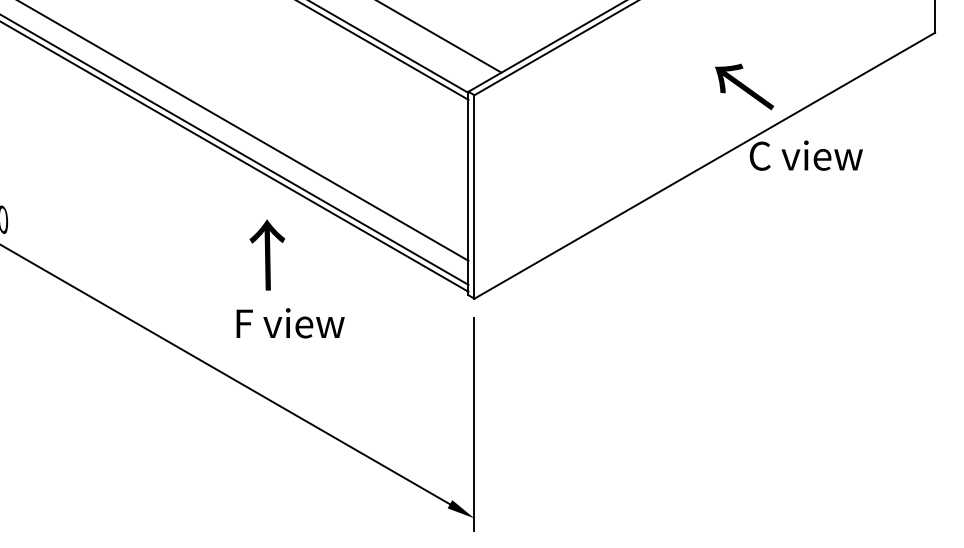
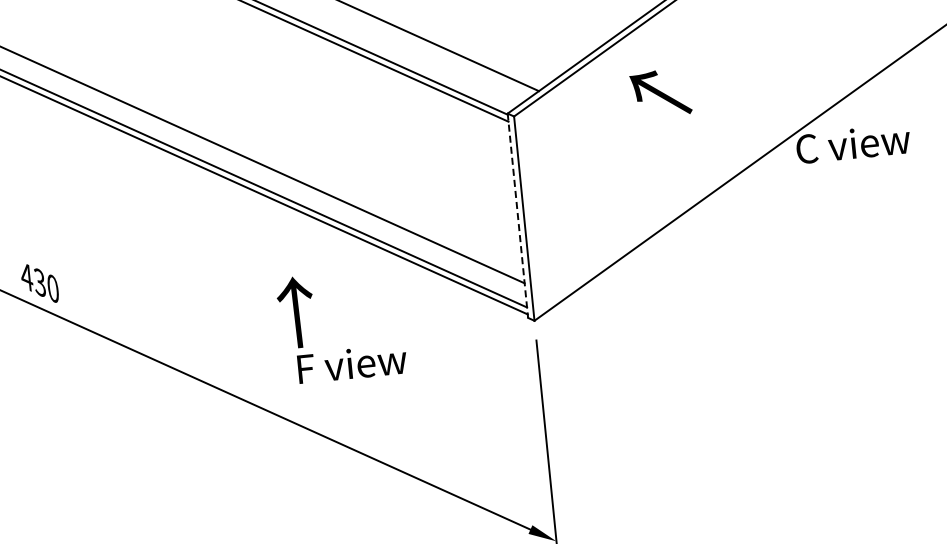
text: (744, 86) -> (660, 92), moved
line: (468, 193) -> (517, 215), solid -> dashed
text: (267, 254) -> (296, 311), moved

